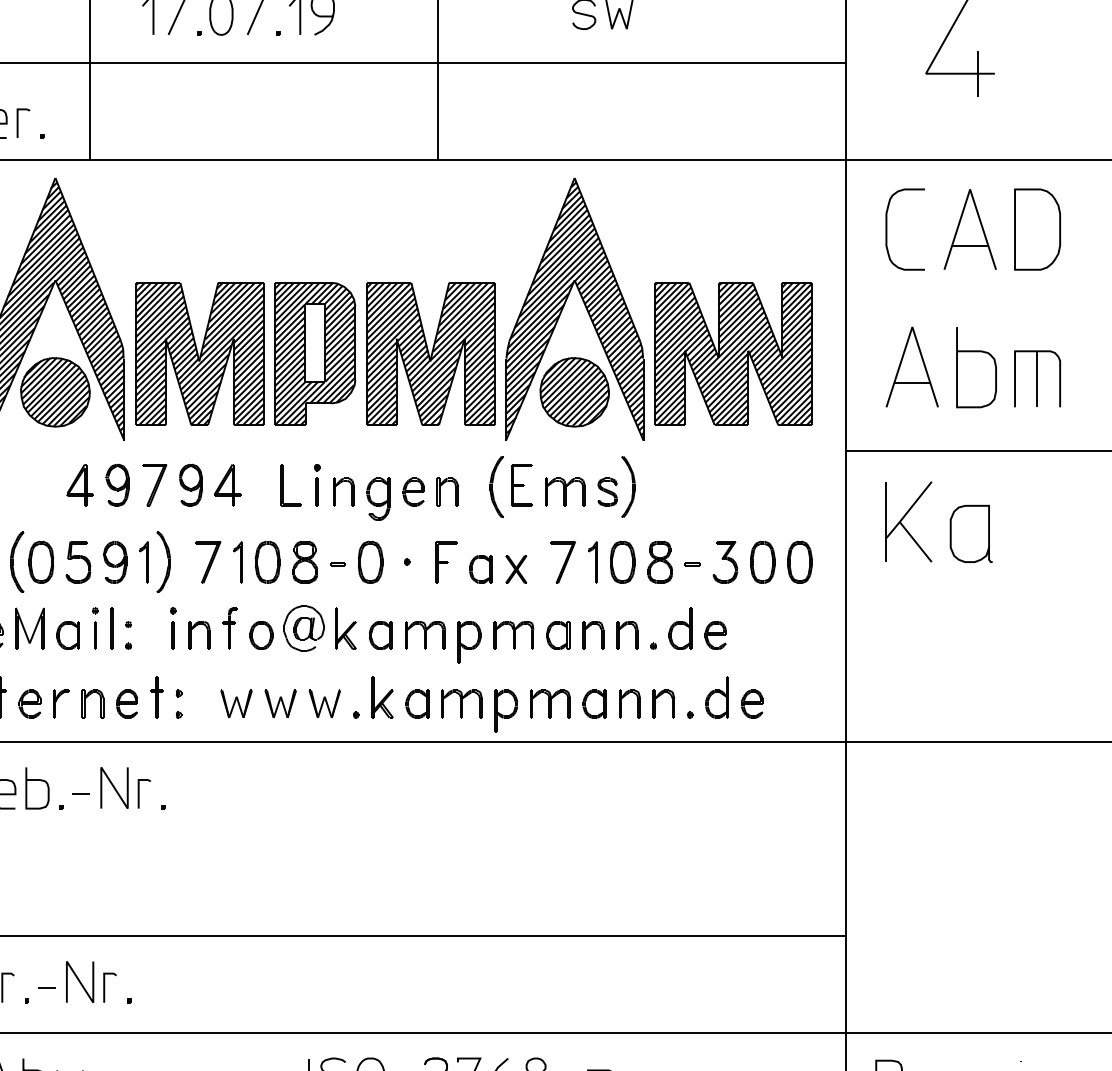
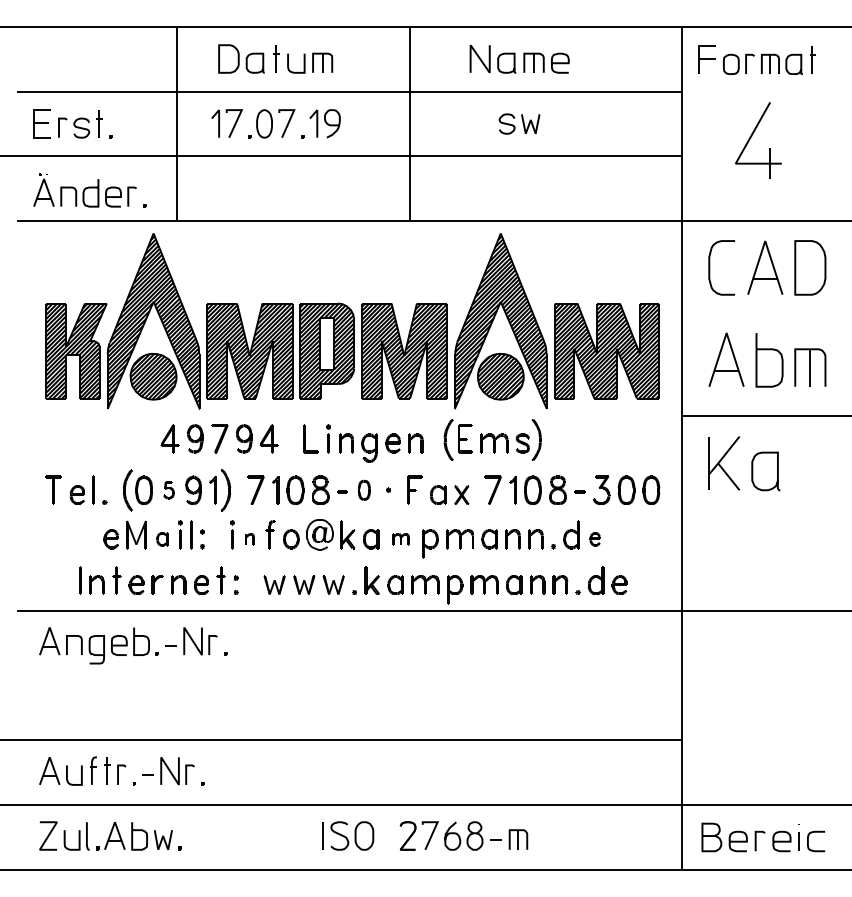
part: (77, 560) -> (168, 489), size x0.6
part: (370, 560) -> (364, 489), size x0.7
part: (68, 635) -> (162, 539), size x0.7
part: (198, 635) -> (249, 539), size x0.6
part: (424, 635) -> (400, 539), size x0.6
part: (714, 635) -> (594, 539), size x0.7

